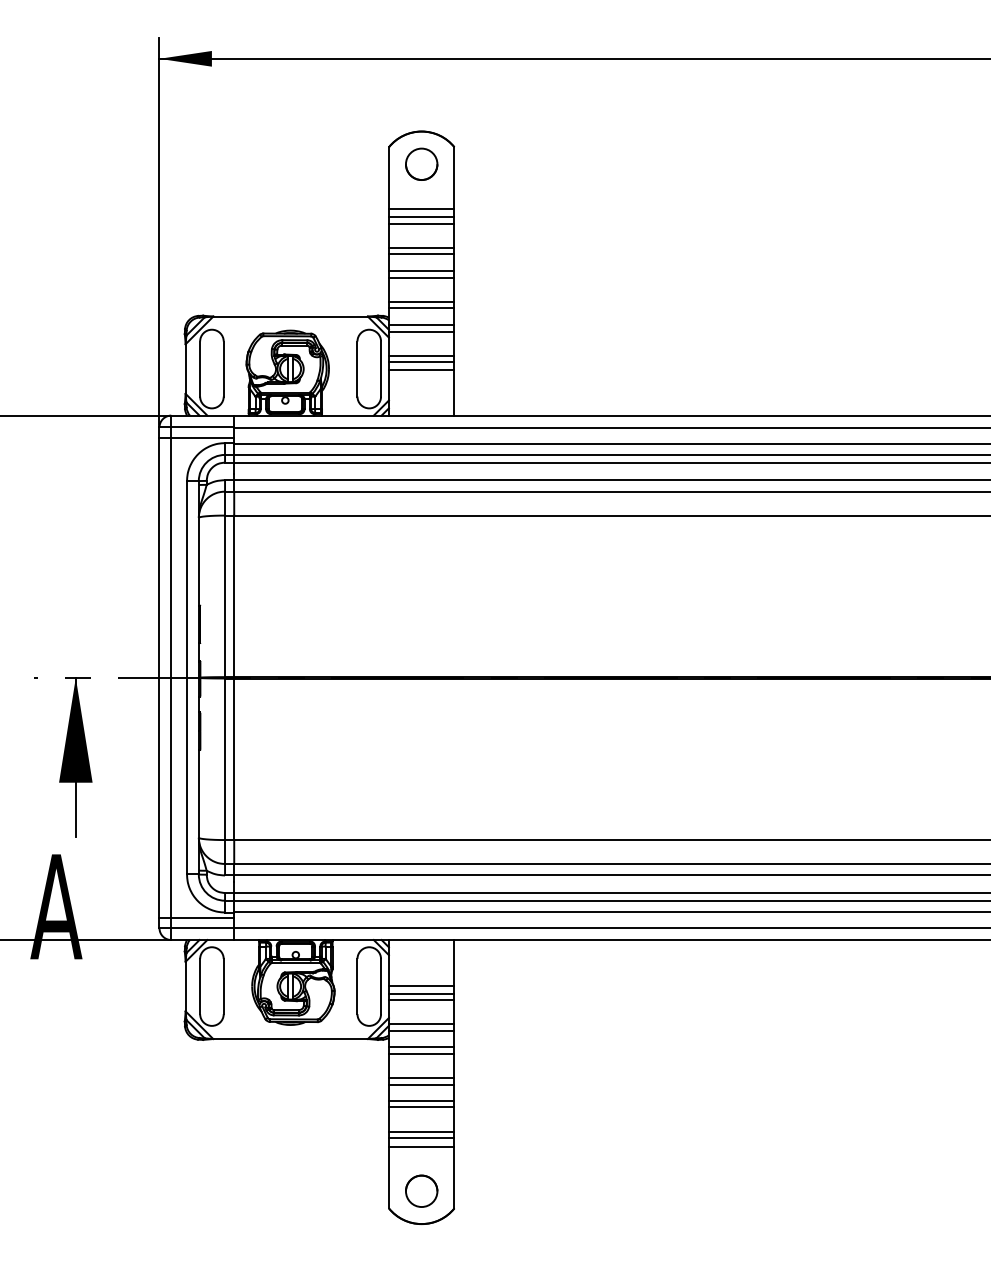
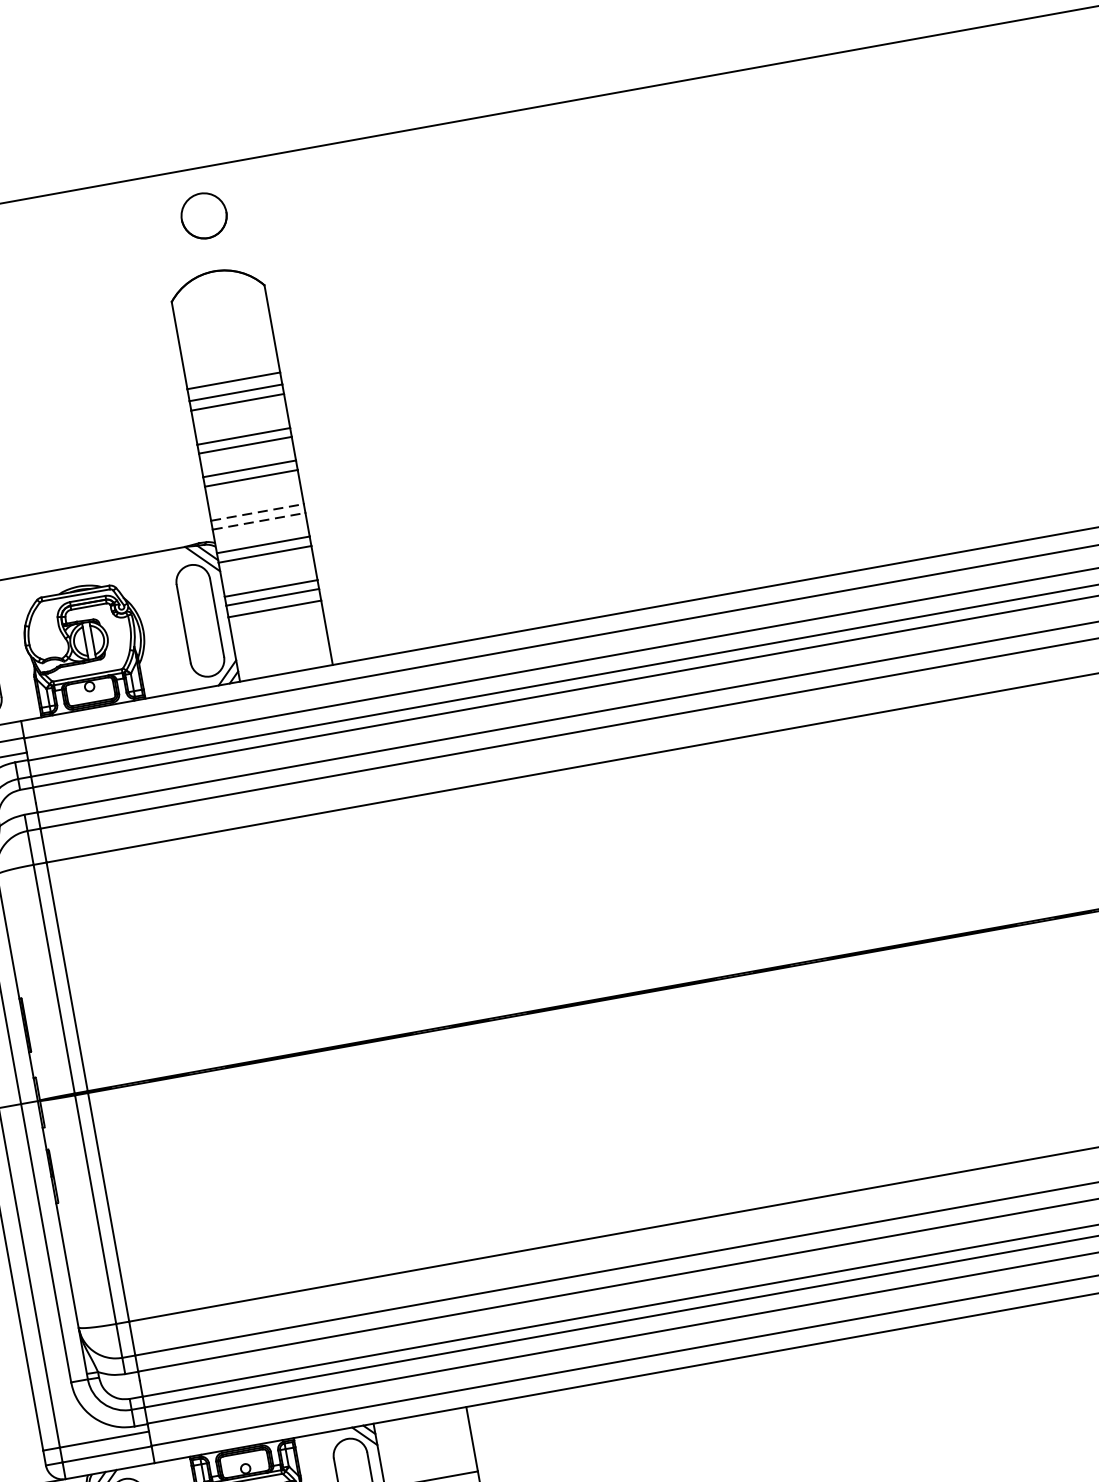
circle: (421, 163) -> (203, 214), moved
line: (421, 301) -> (257, 511), solid -> dashed
line: (421, 308) -> (258, 521), solid -> dashed

